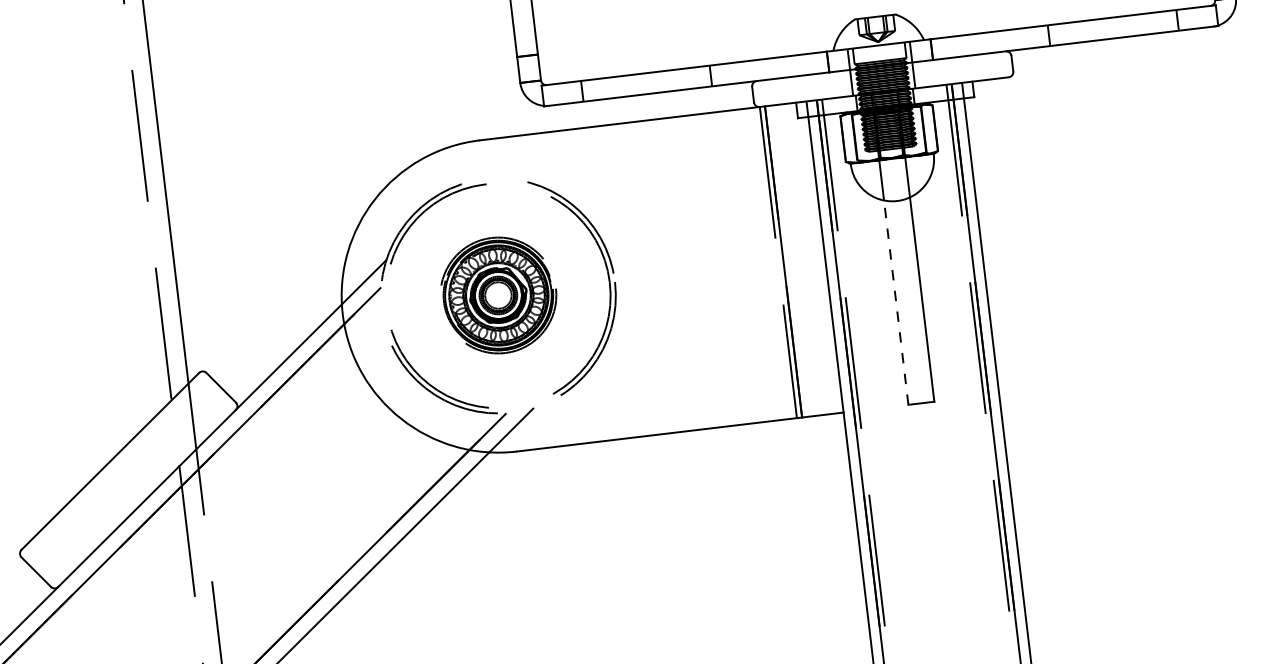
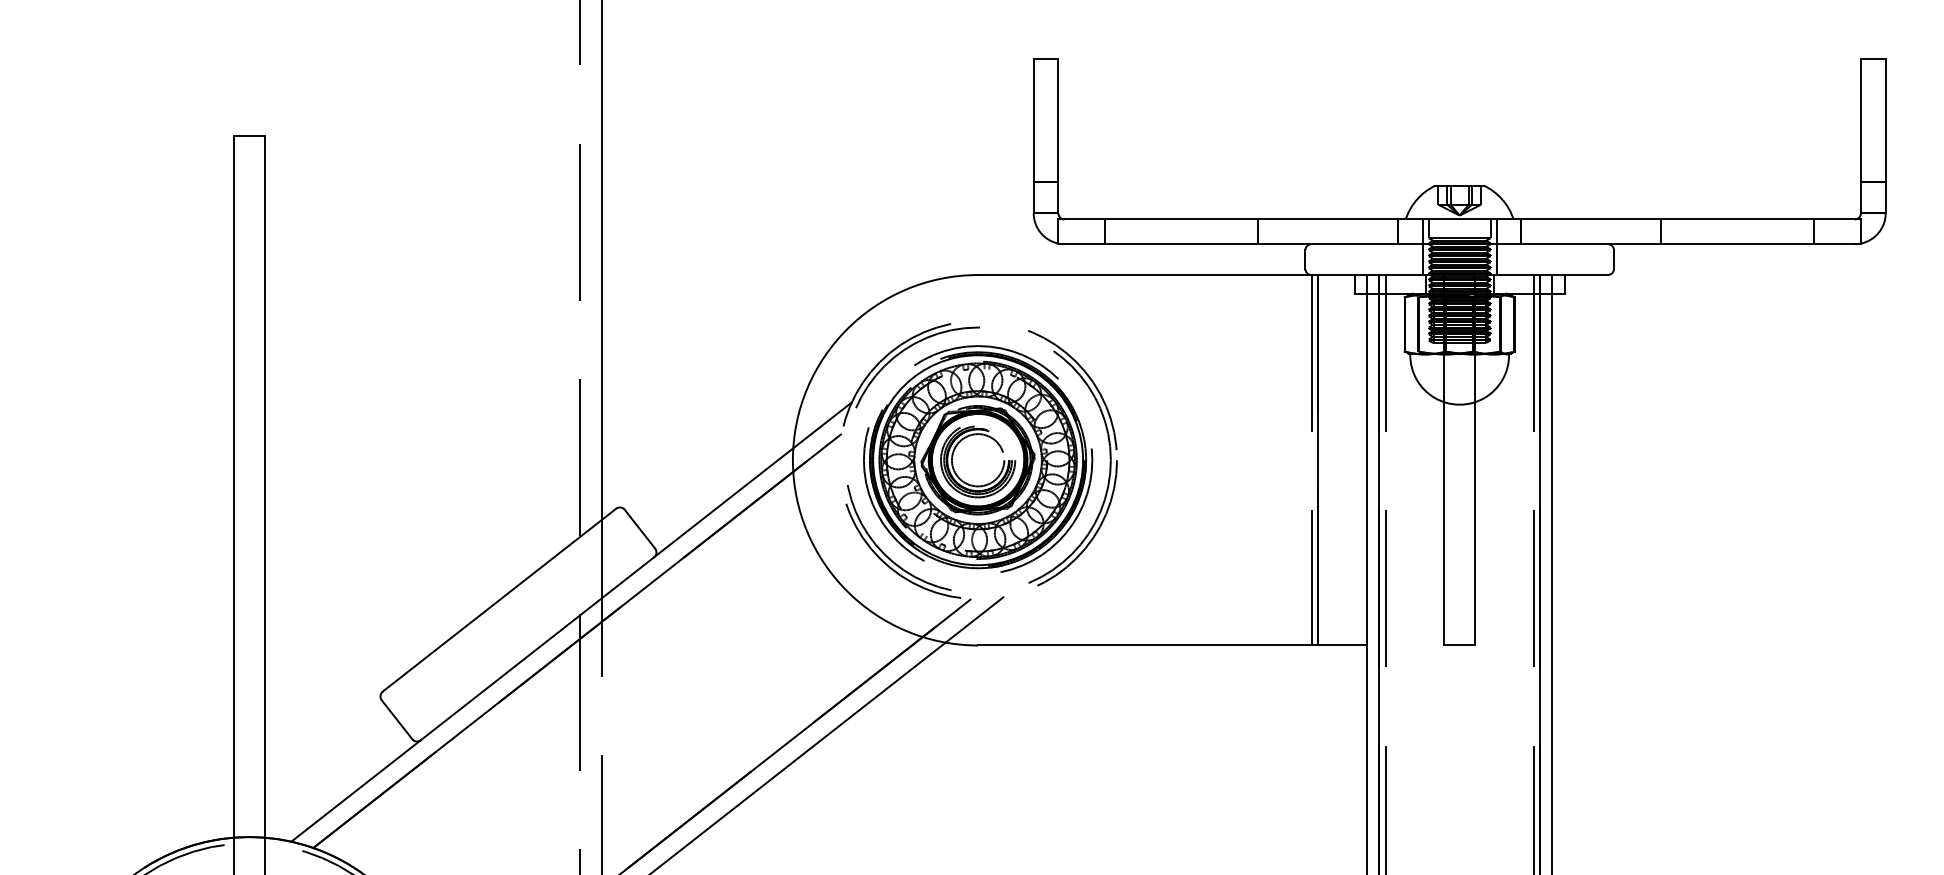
part: (498, 294) -> (978, 458), size x1.67
line: (896, 302) -> (1444, 523), dashed -> solid

